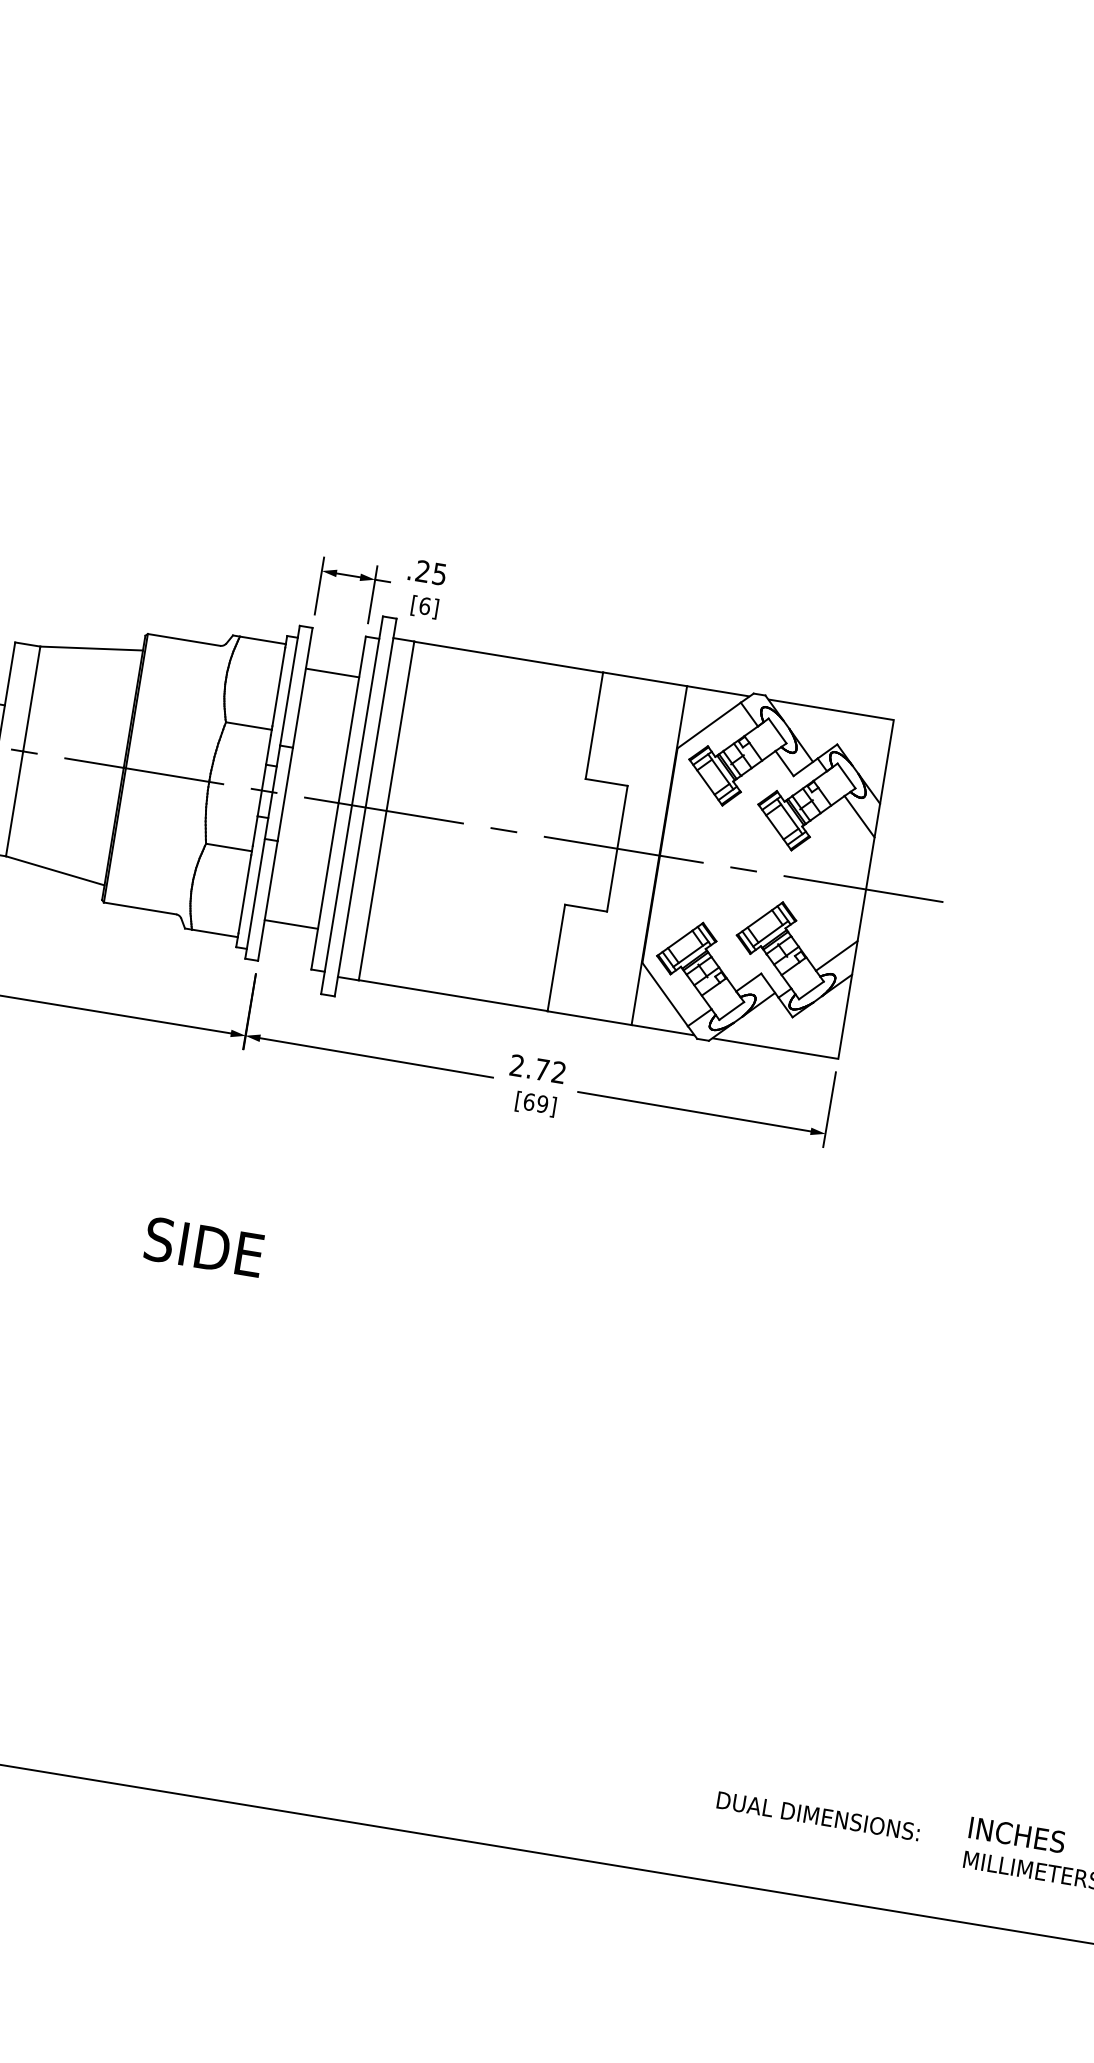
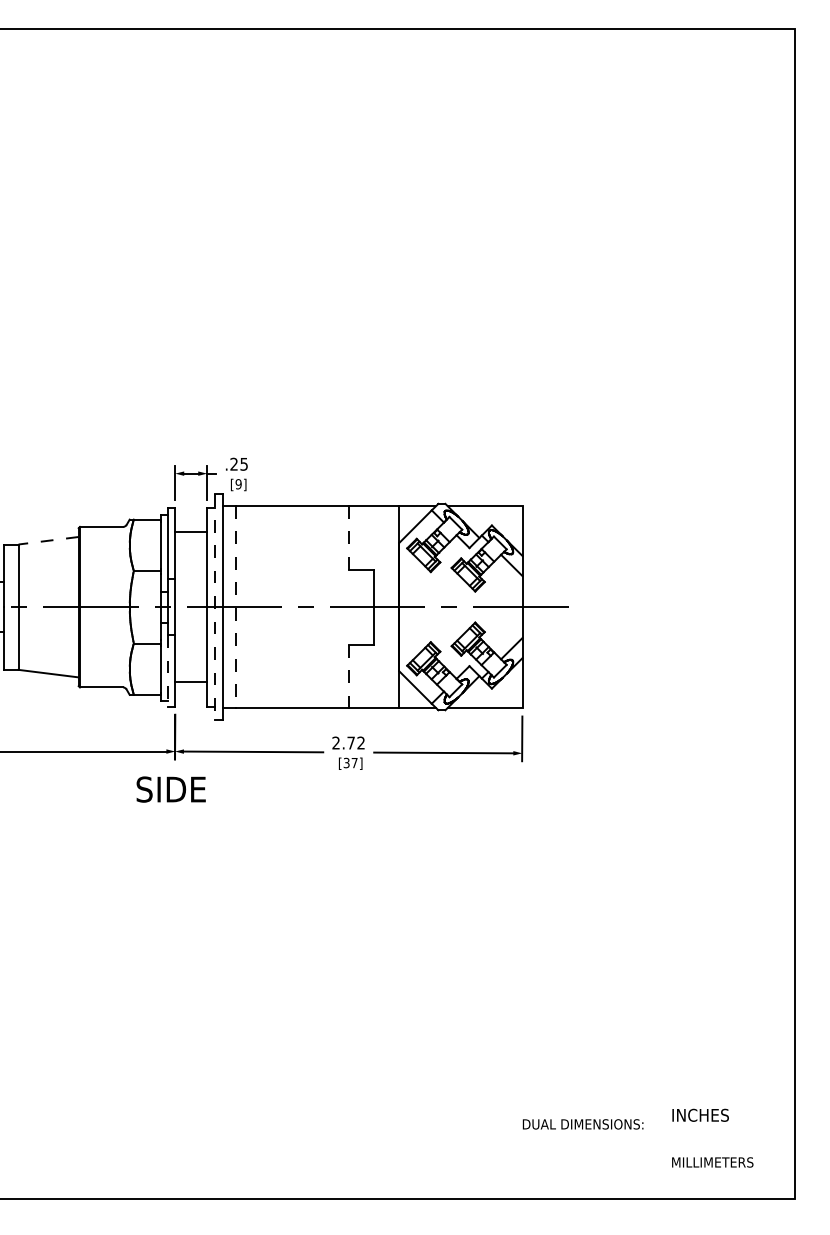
text: (424, 606) -> (238, 484), [6] -> [9]
line: (91, 648) -> (48, 540), solid -> dashed
line: (594, 725) -> (348, 537), solid -> dashed
line: (352, 805) -> (215, 607), solid -> dashed
line: (385, 811) -> (235, 607), solid -> dashed
line: (254, 898) -> (167, 670), solid -> dashed
line: (556, 957) -> (348, 676), solid -> dashed
text: (535, 1102) -> (350, 762), [69] -> [37]
text: (202, 1246) -> (170, 789), moved
text: (817, 1816) -> (582, 1124), moved
text: (1017, 1833) -> (700, 1114), moved

